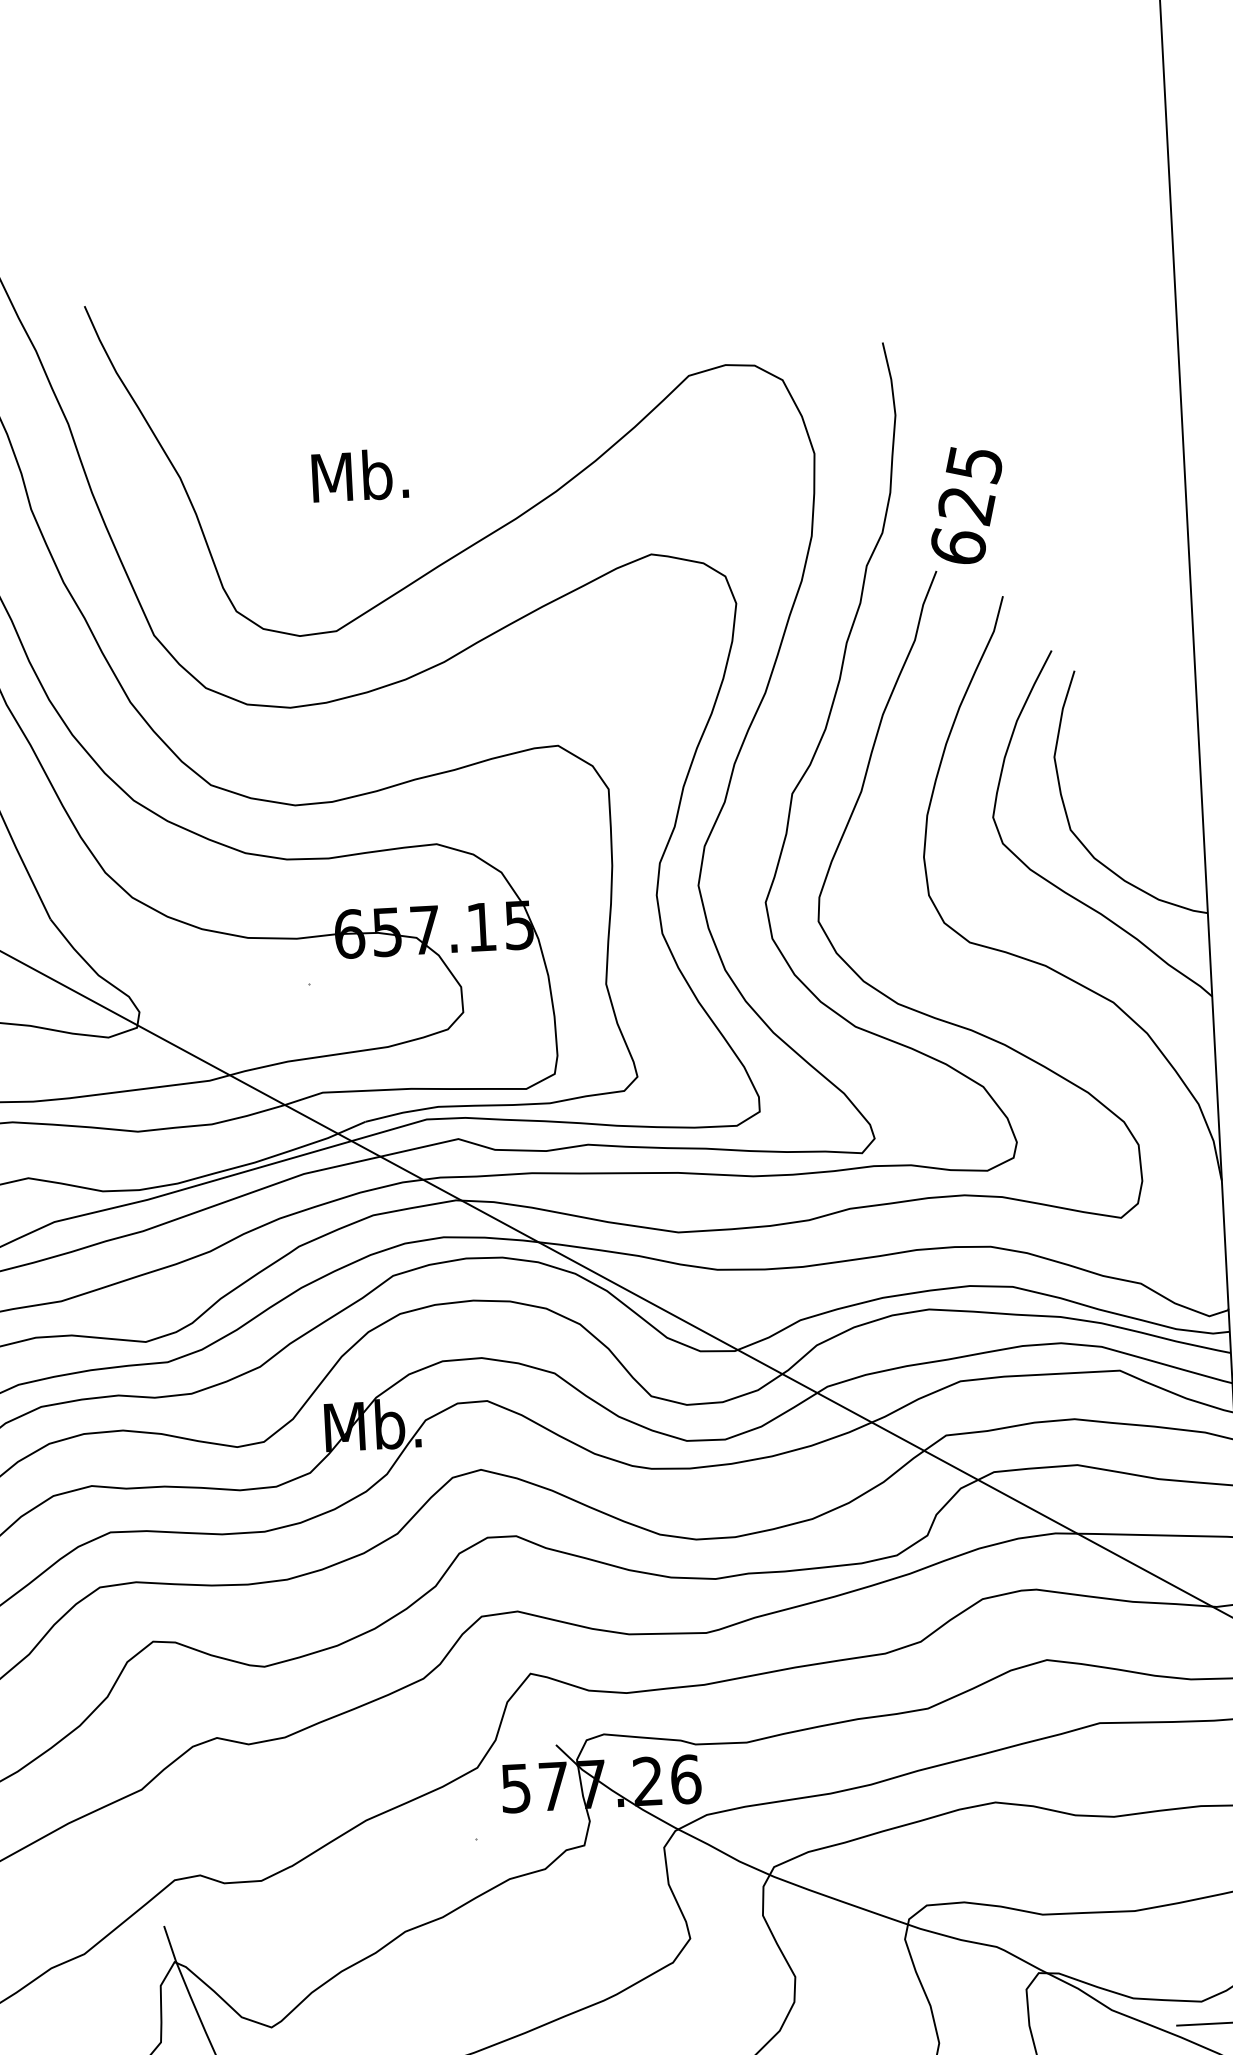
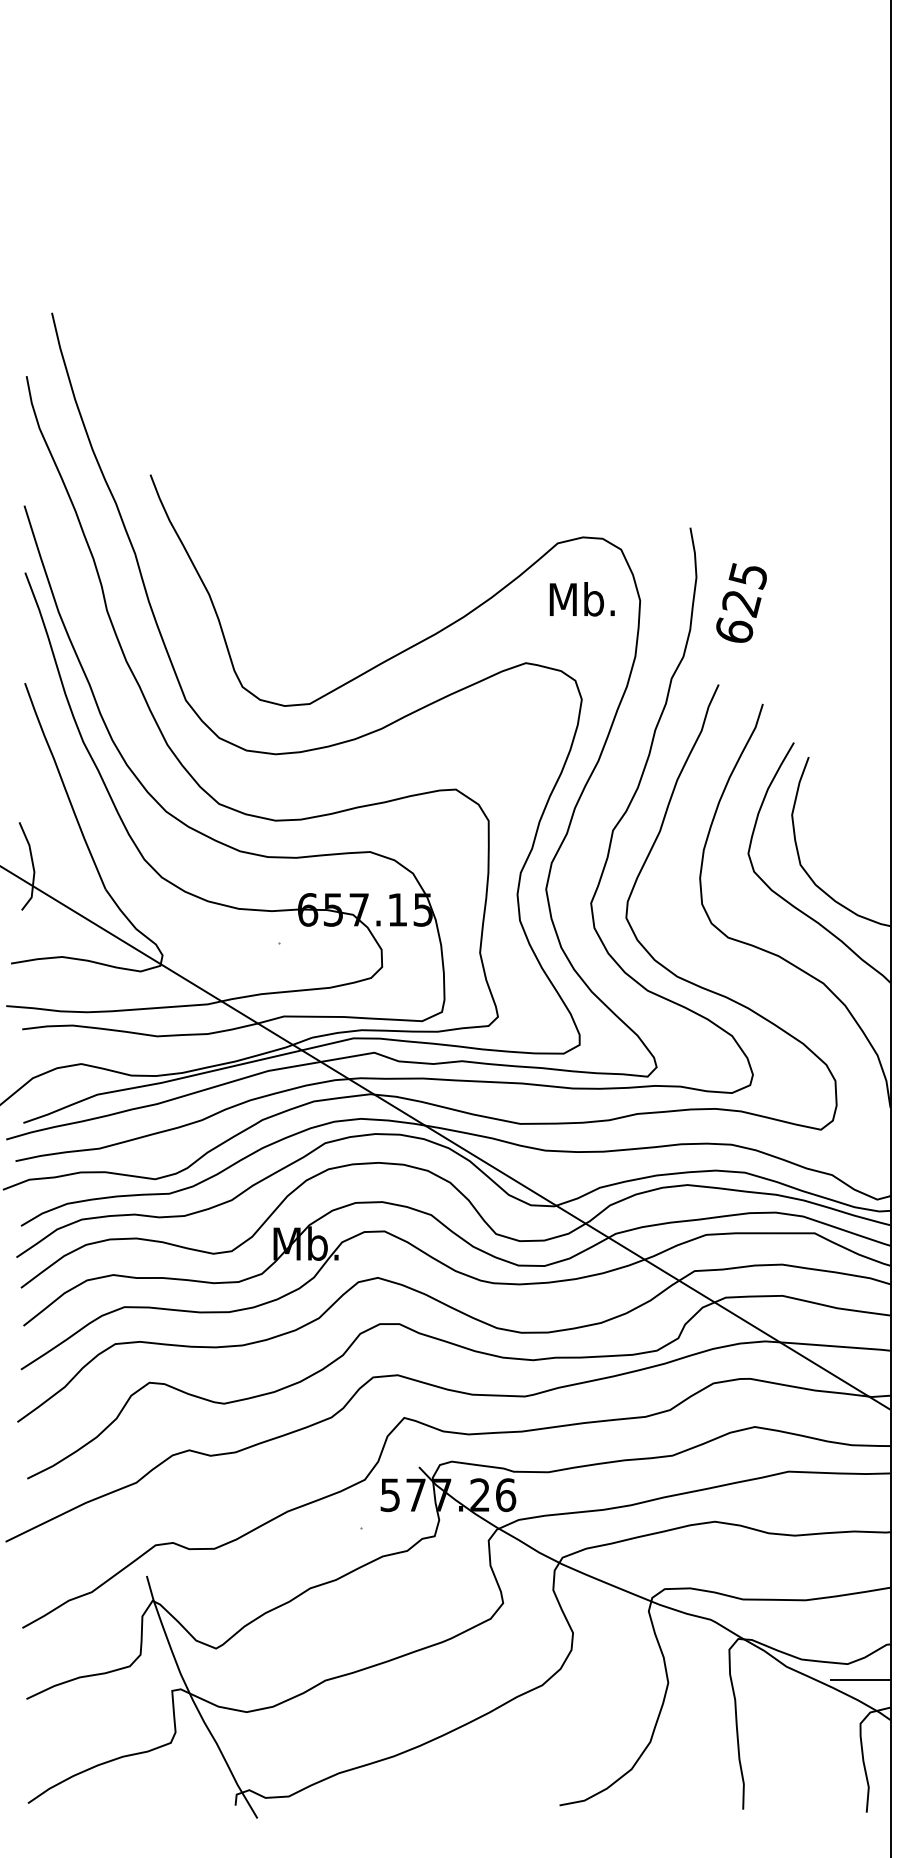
text: (358, 475) -> (581, 599), moved
text: (966, 504) -> (741, 602), moved

